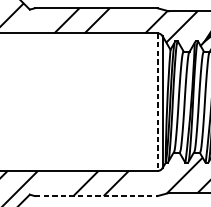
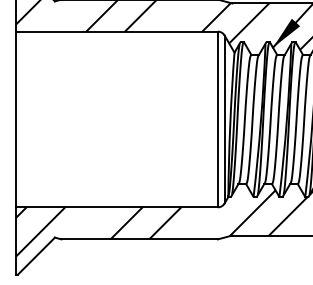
line: (157, 102) -> (217, 119), dashed -> solid
line: (96, 196) -> (140, 239), dashed -> solid

